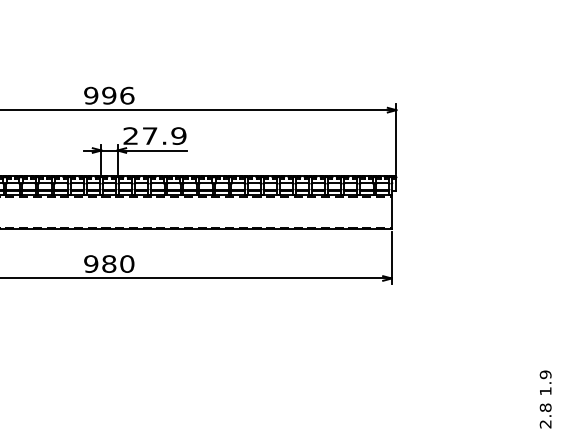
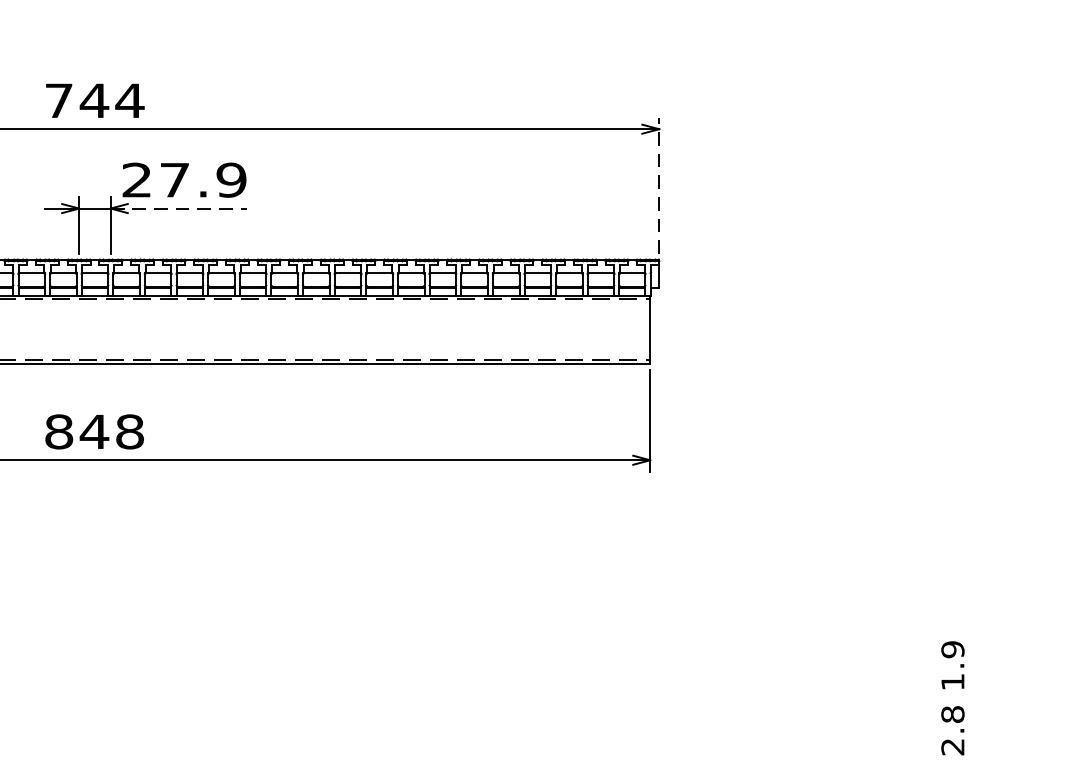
text: (109, 95) -> (95, 100), 996 -> 744
line: (396, 138) -> (659, 184), solid -> dashed
line: (152, 150) -> (179, 208), solid -> dashed
text: (109, 263) -> (95, 430), 980 -> 848

